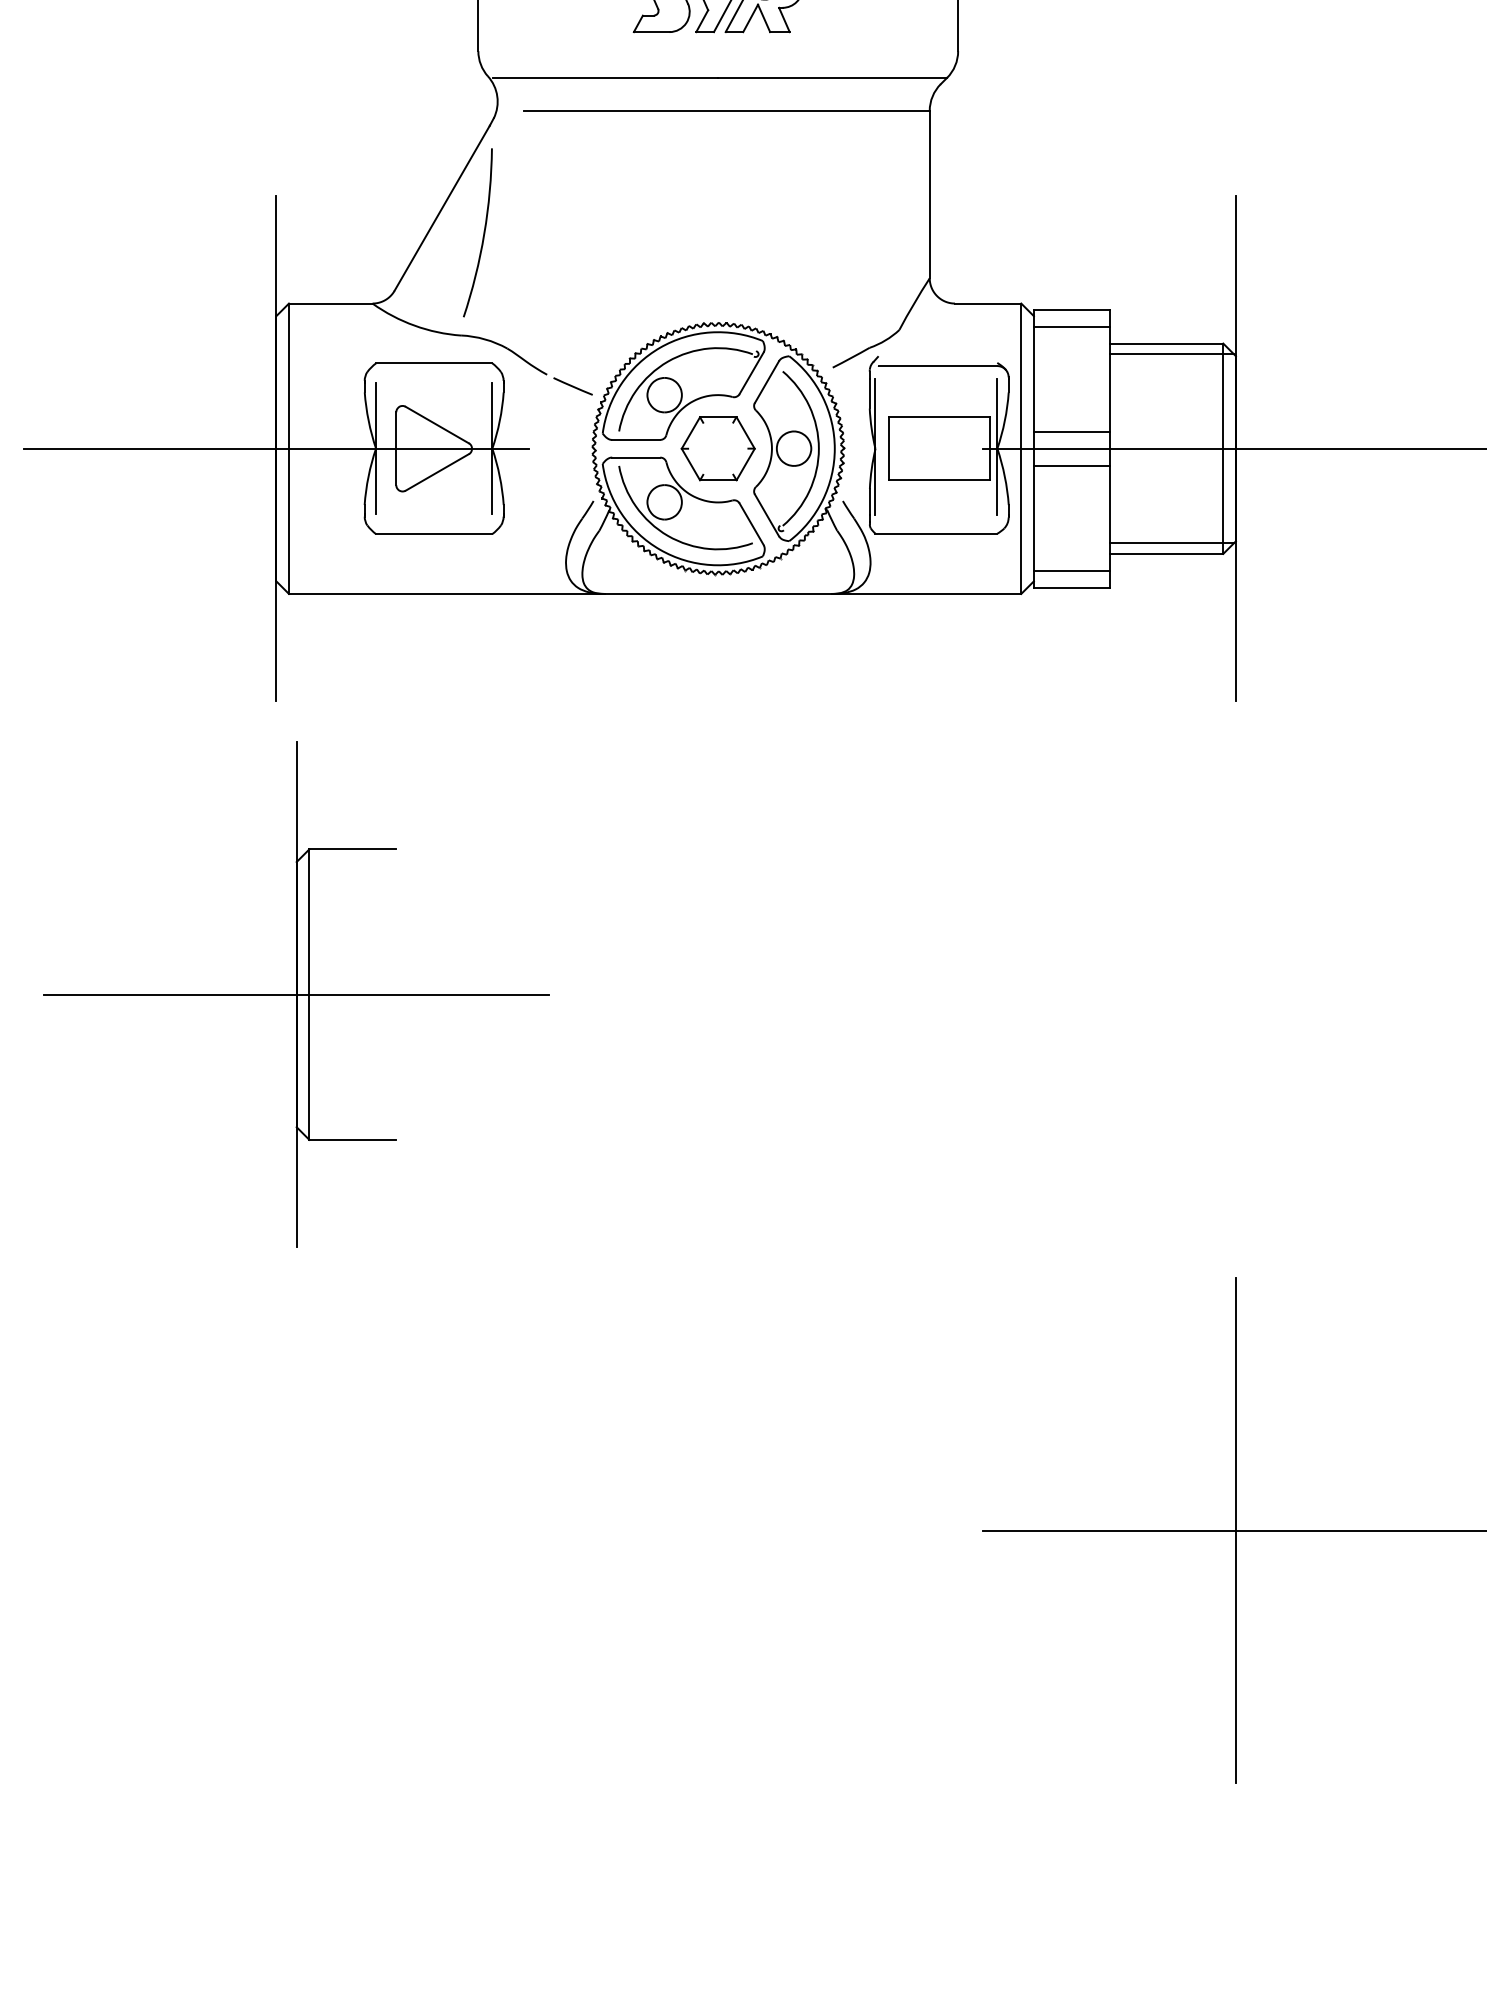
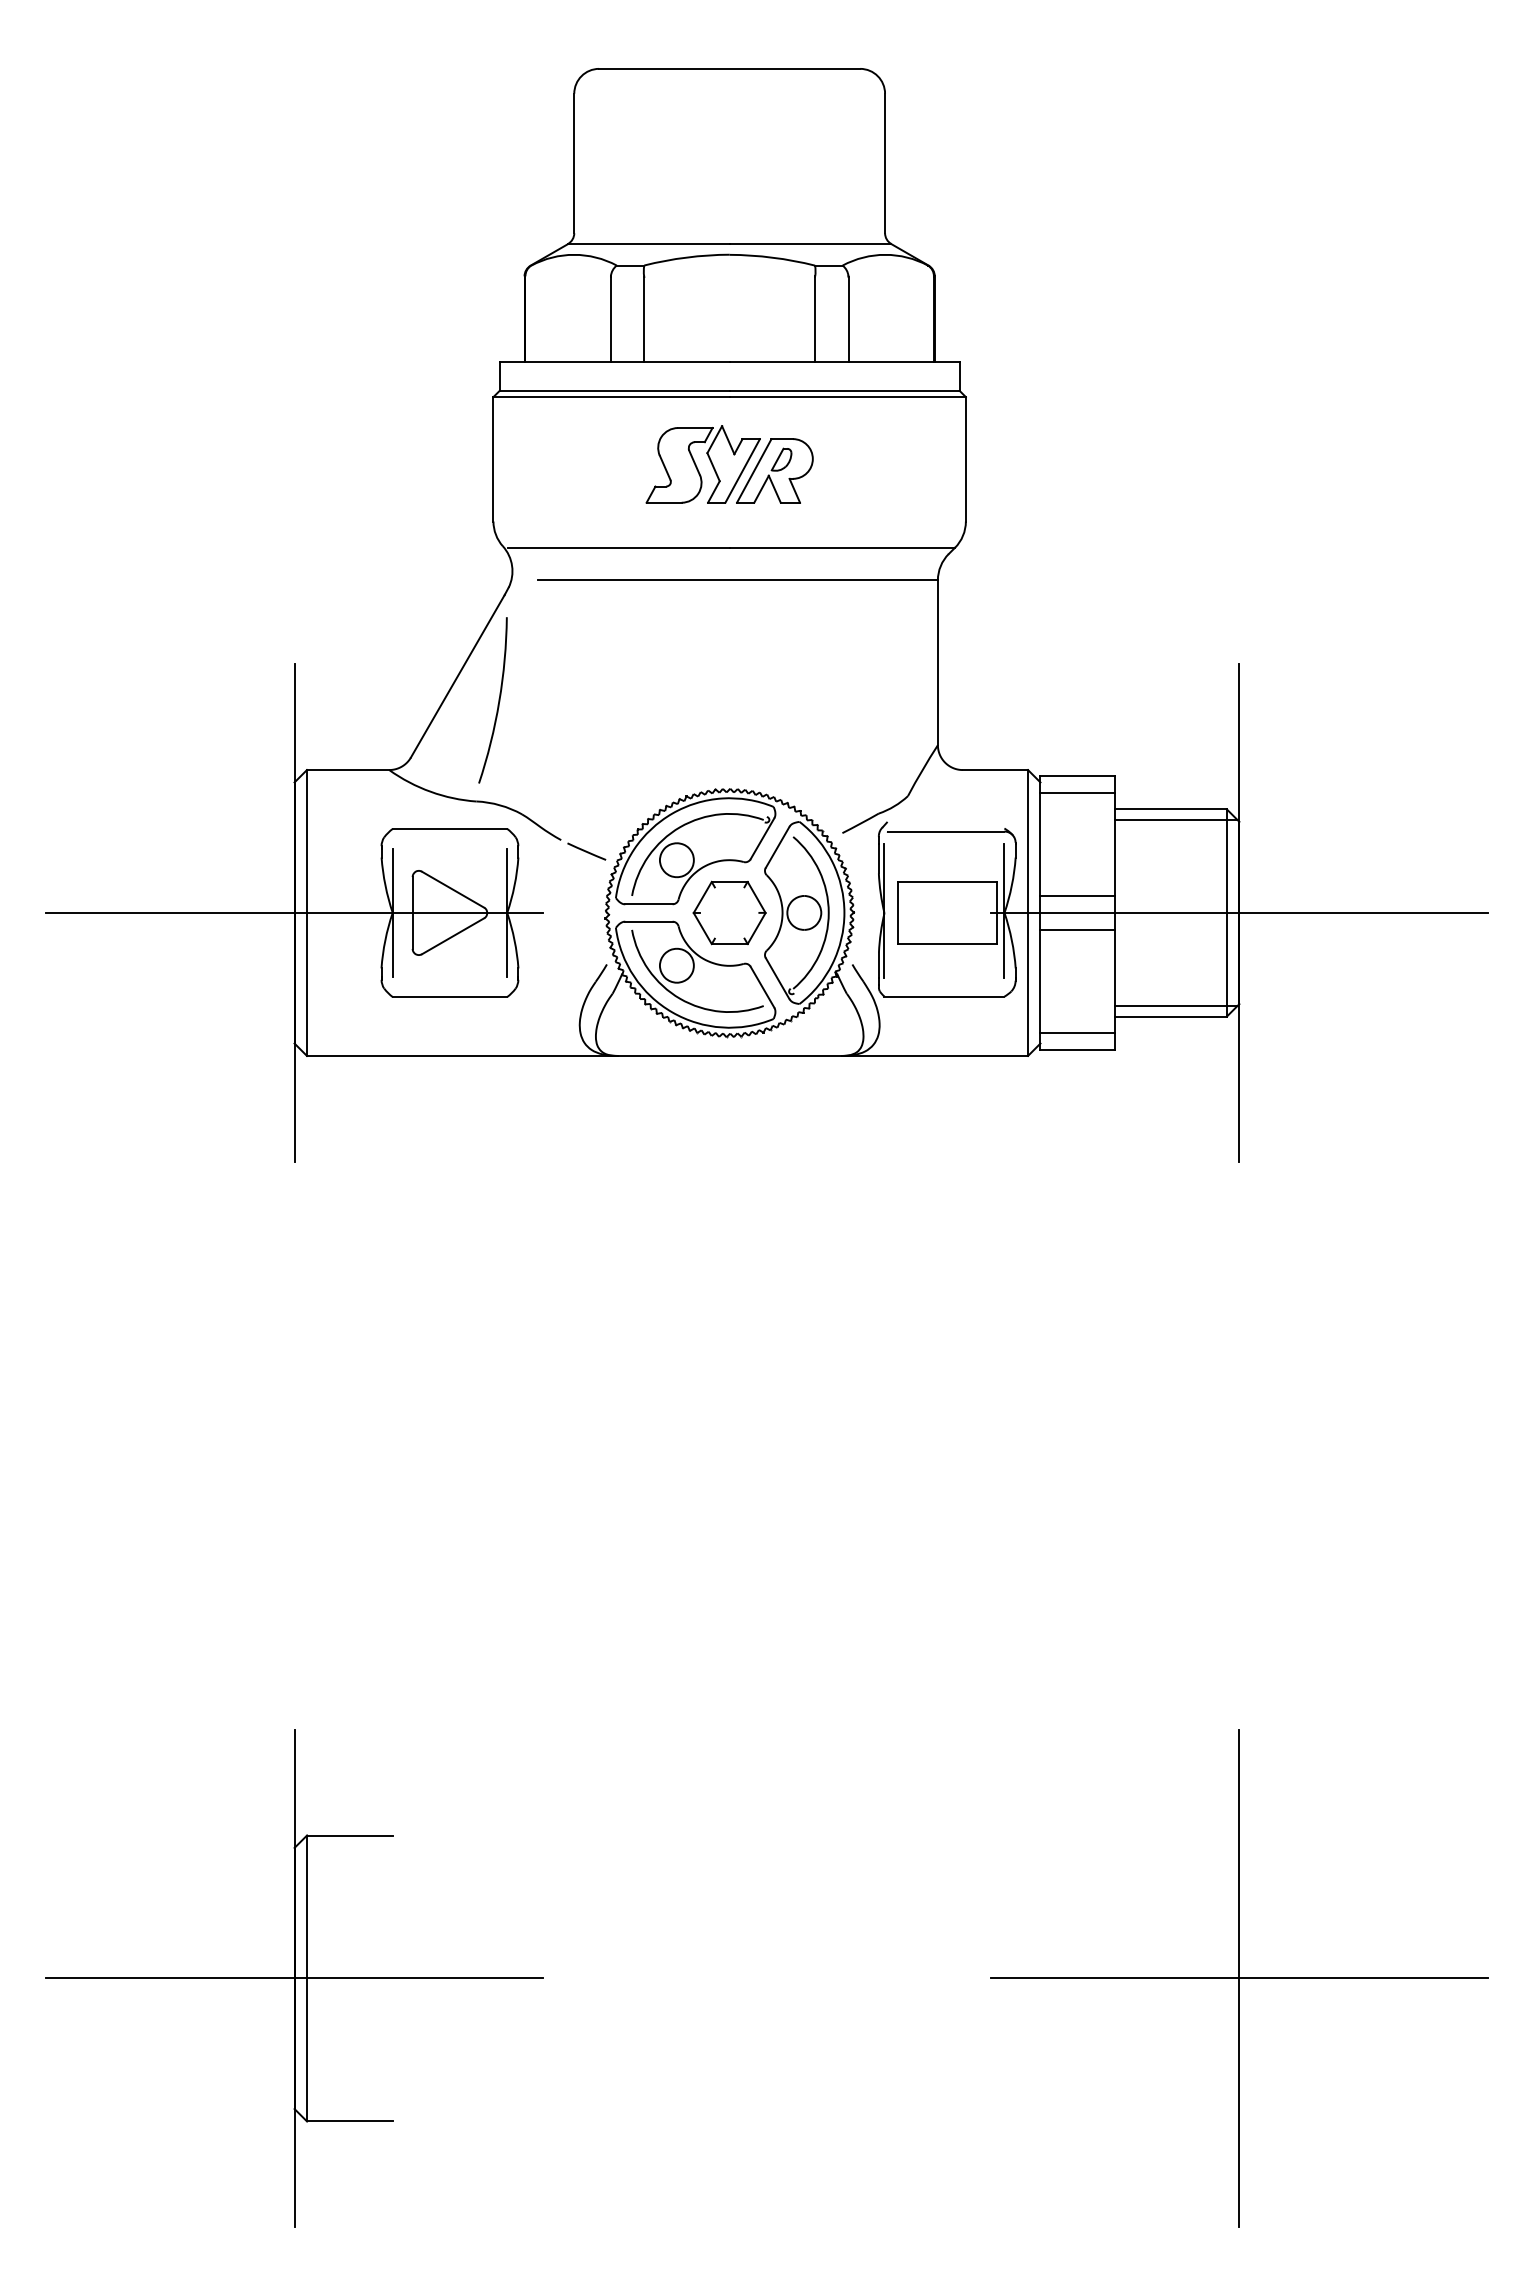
part: (296, 994) -> (294, 1978), moved

